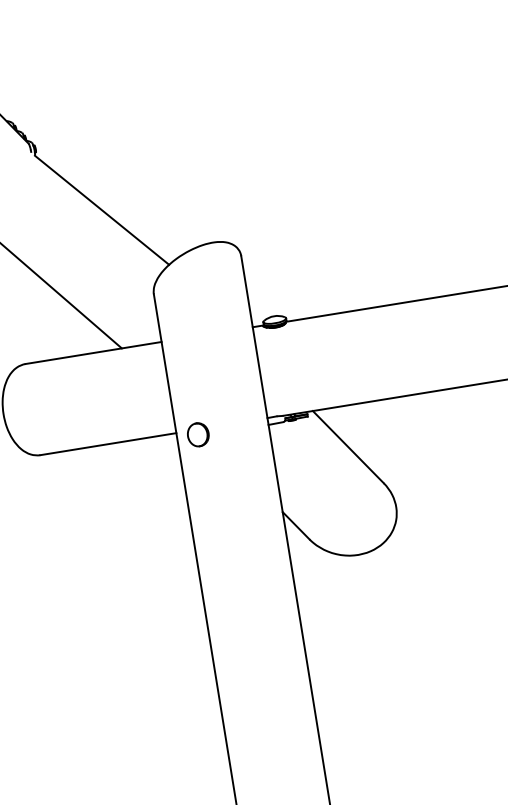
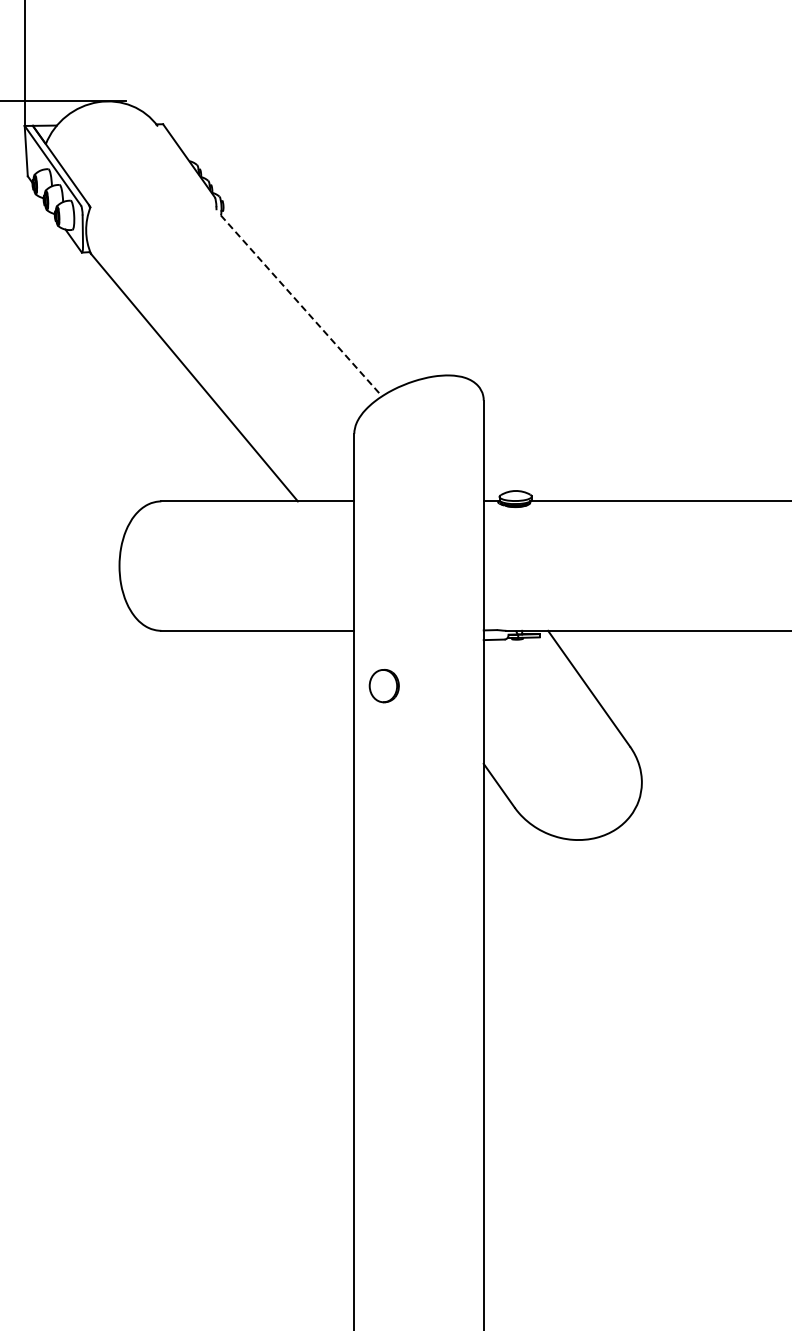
line: (102, 210) -> (301, 306), solid -> dashed
part: (197, 435) -> (383, 686), moved

